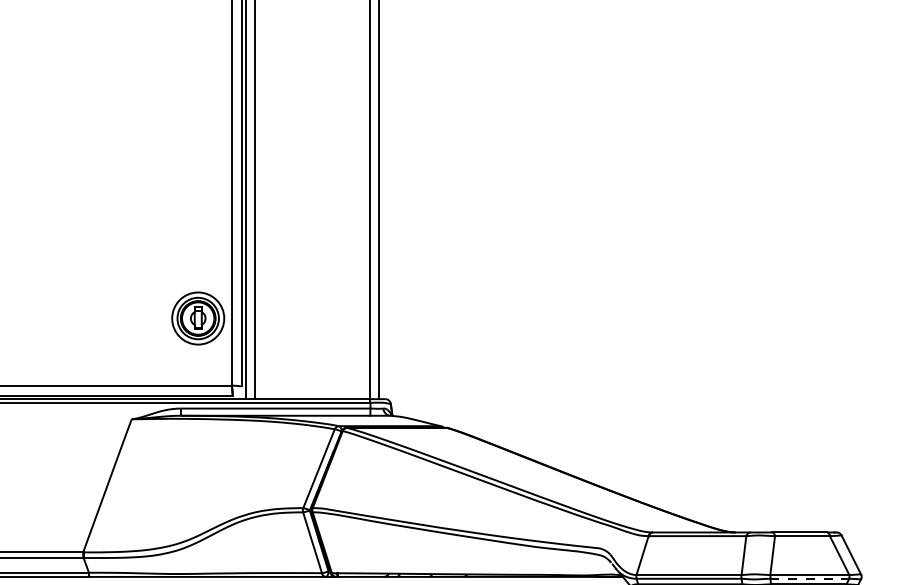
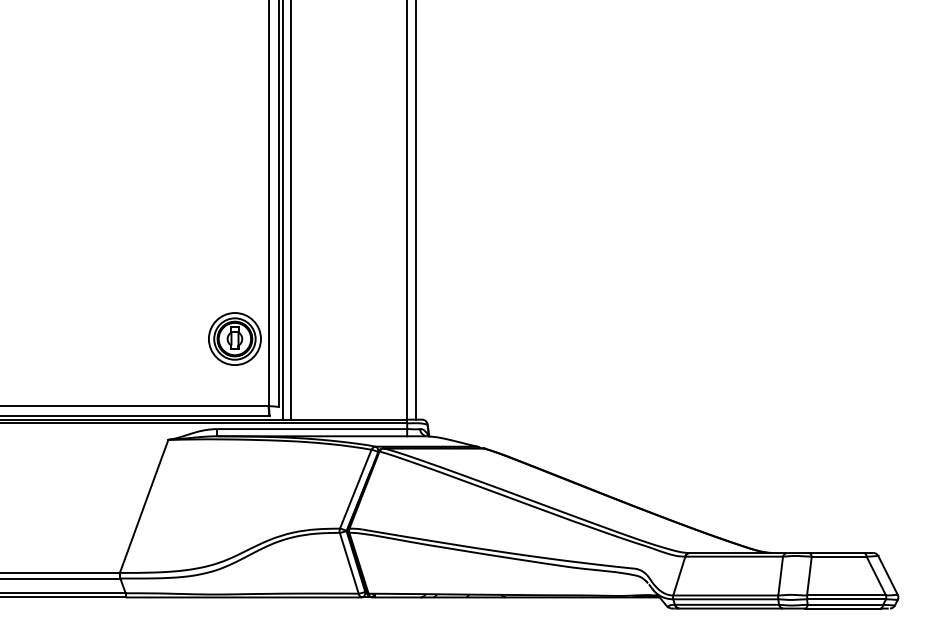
line: (809, 578) -> (846, 599), dashed -> solid

